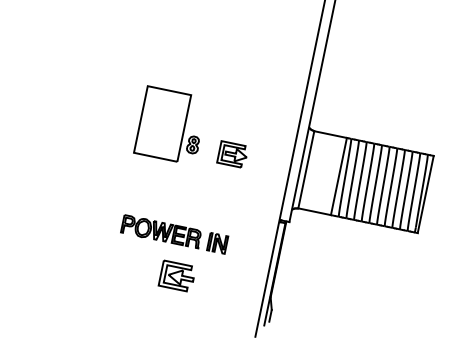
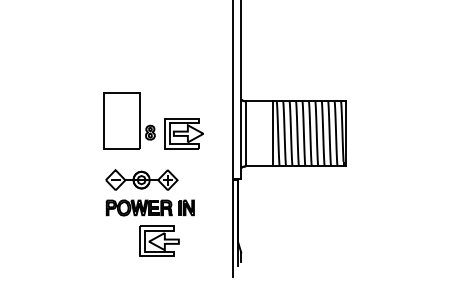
part: (232, 154) -> (183, 133), size x1.67
part: (171, 198) -> (141, 179), added
part: (177, 275) -> (159, 240), size x1.43

